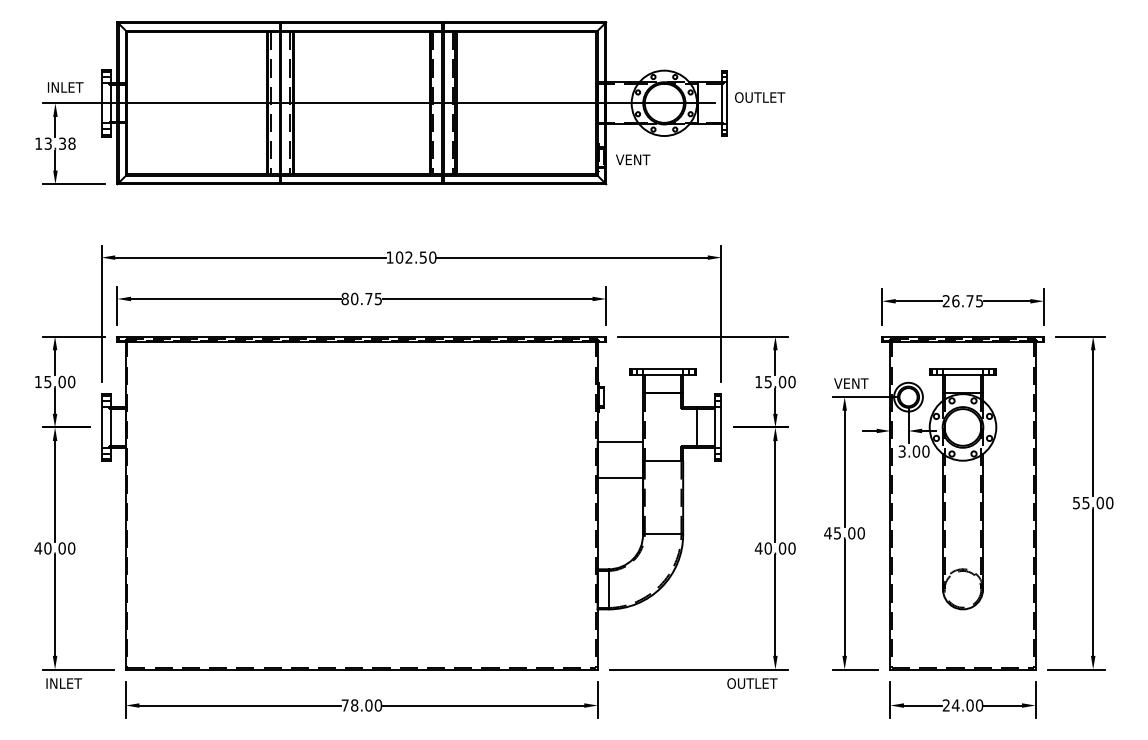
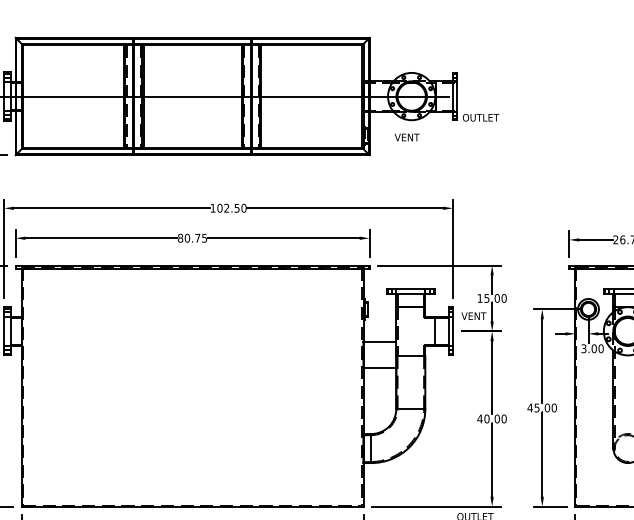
text: (760, 97) -> (481, 117), moved
text: (633, 159) -> (407, 137), moved
text: (851, 383) -> (474, 316), moved

